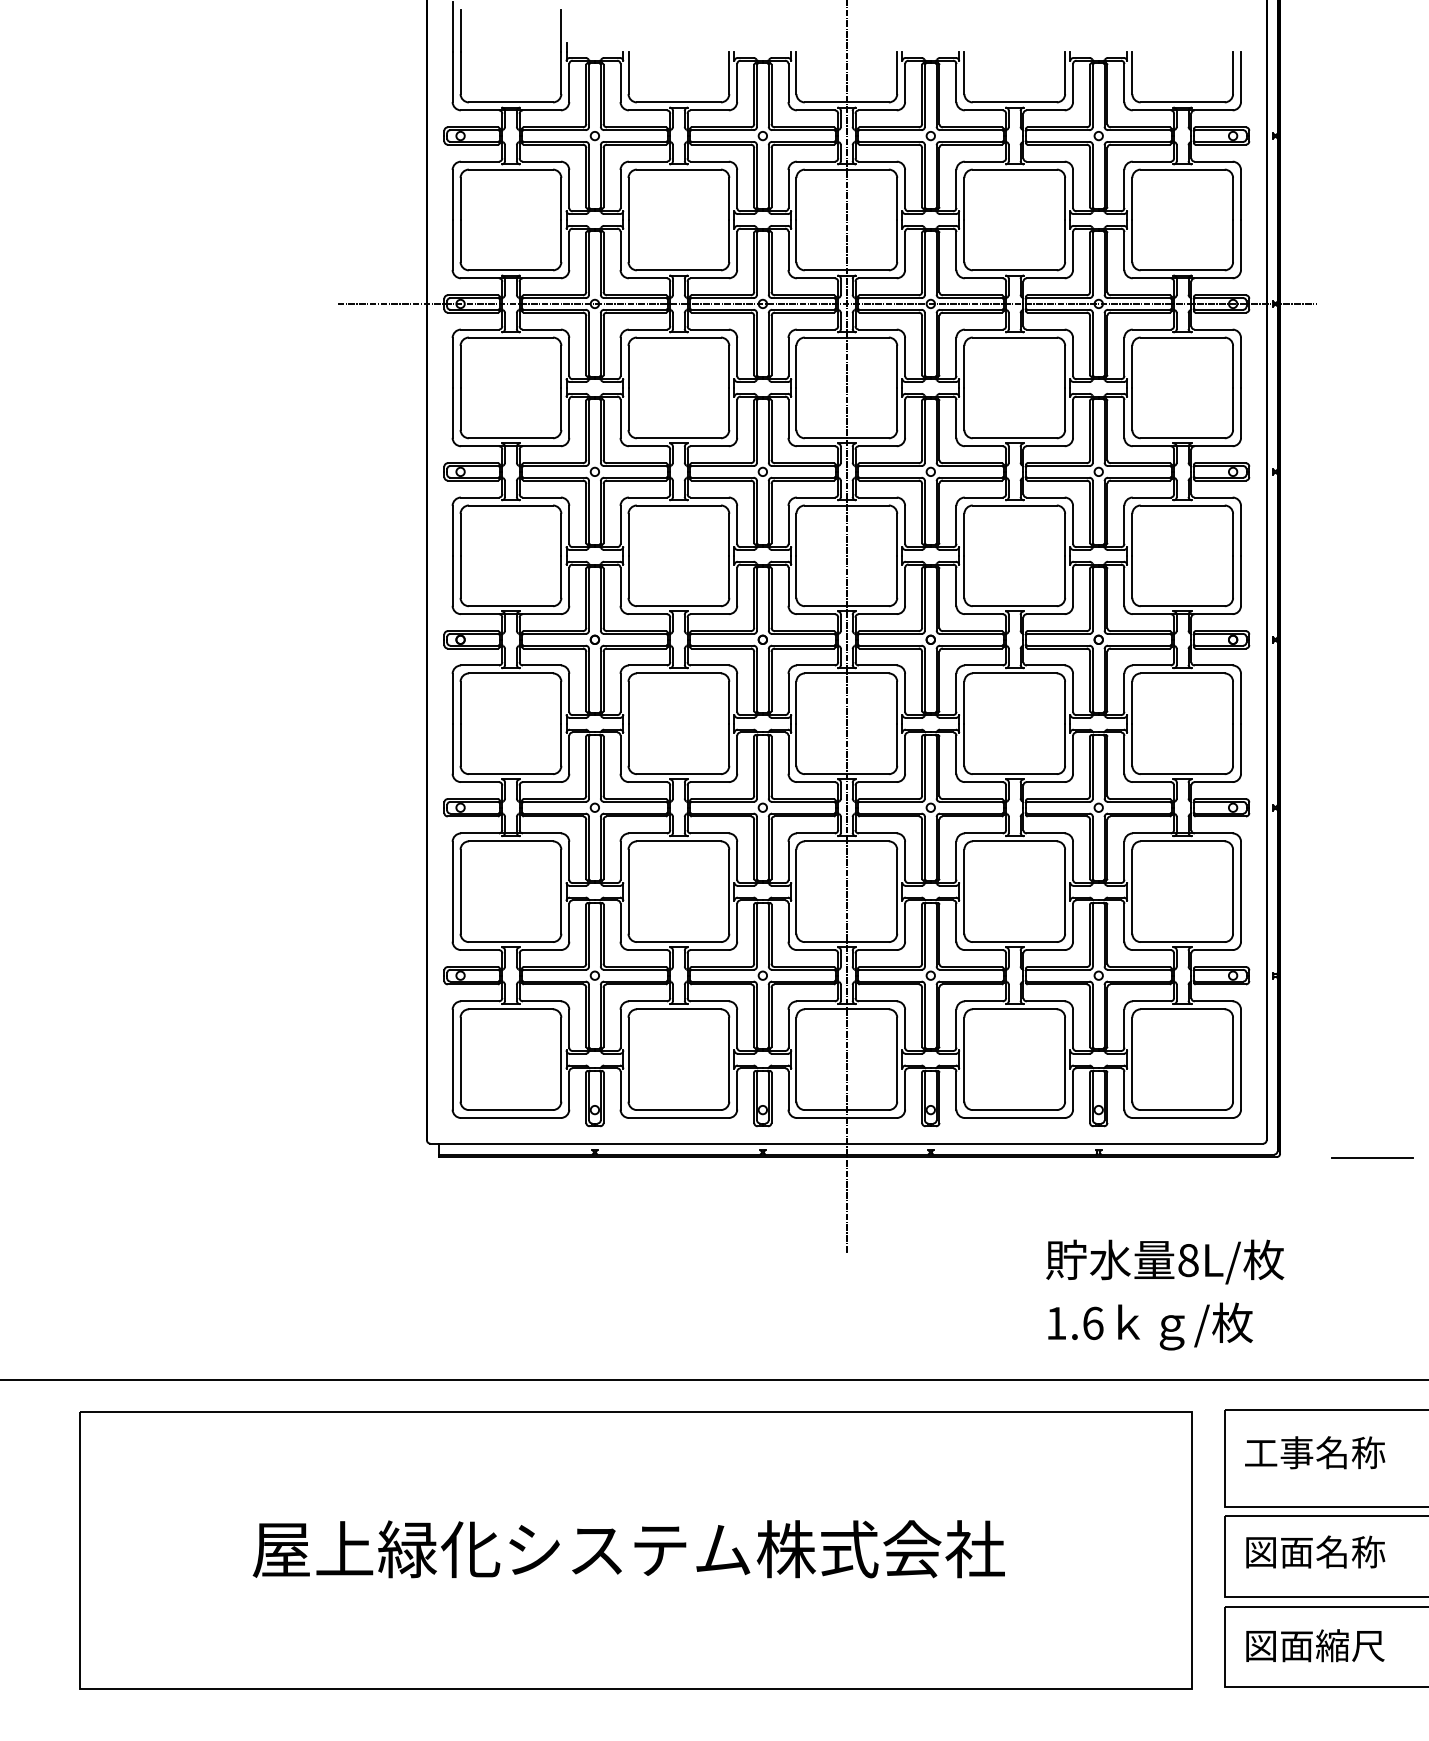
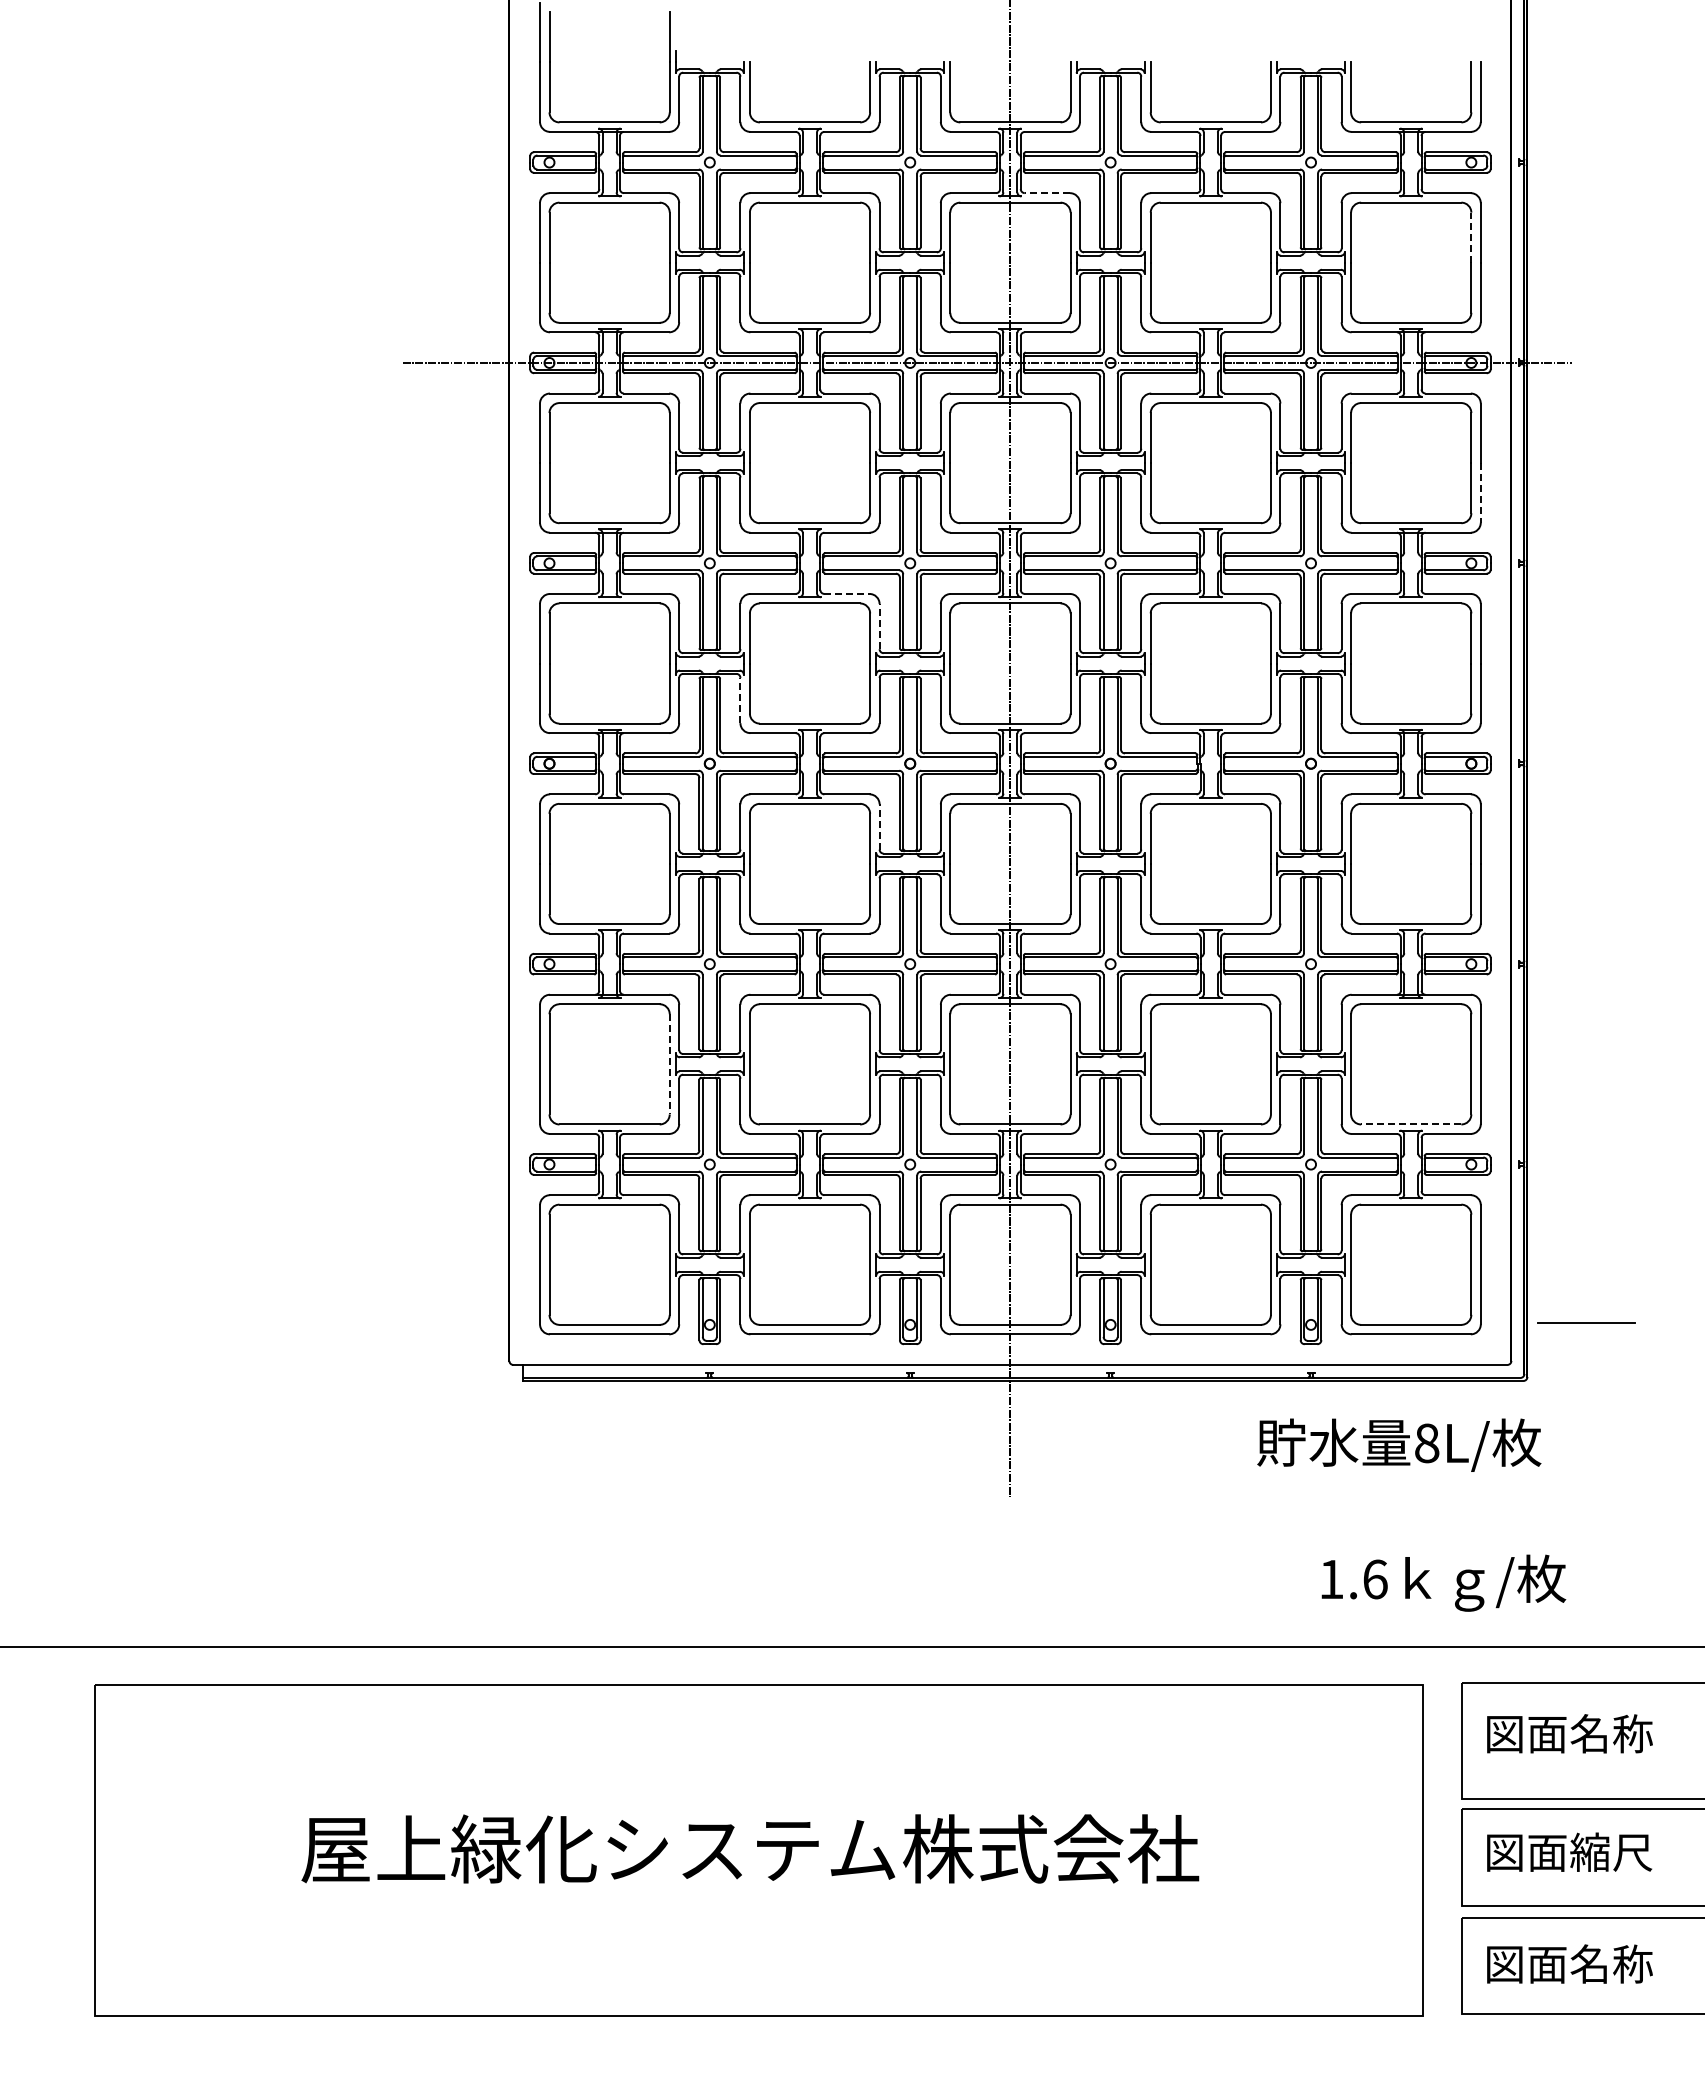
line: (877, 161) -> (1047, 193), solid -> dashed
line: (1233, 198) -> (1471, 237), solid -> dashed
line: (1240, 412) -> (1480, 492), solid -> dashed
line: (709, 497) -> (846, 593), solid -> dashed
line: (737, 524) -> (879, 626), solid -> dashed
line: (620, 586) -> (740, 700), solid -> dashed
line: (737, 693) -> (879, 827), solid -> dashed
line: (561, 891) -> (669, 1064), solid -> dashed
line: (1182, 942) -> (1410, 1124), solid -> dashed
line: (1372, 1158) -> (1586, 1322), moved
text: (1165, 1261) -> (1399, 1444), moved
text: (1150, 1325) -> (1443, 1582), moved
text: (1278, 1452) -> (1525, 1733), 工事名称 -> 図面名称
text: (1350, 1551) -> (1611, 1851), 図面名称 -> 図面縮尺
text: (1350, 1645) -> (1611, 1963), 図面縮尺 -> 図面名称

